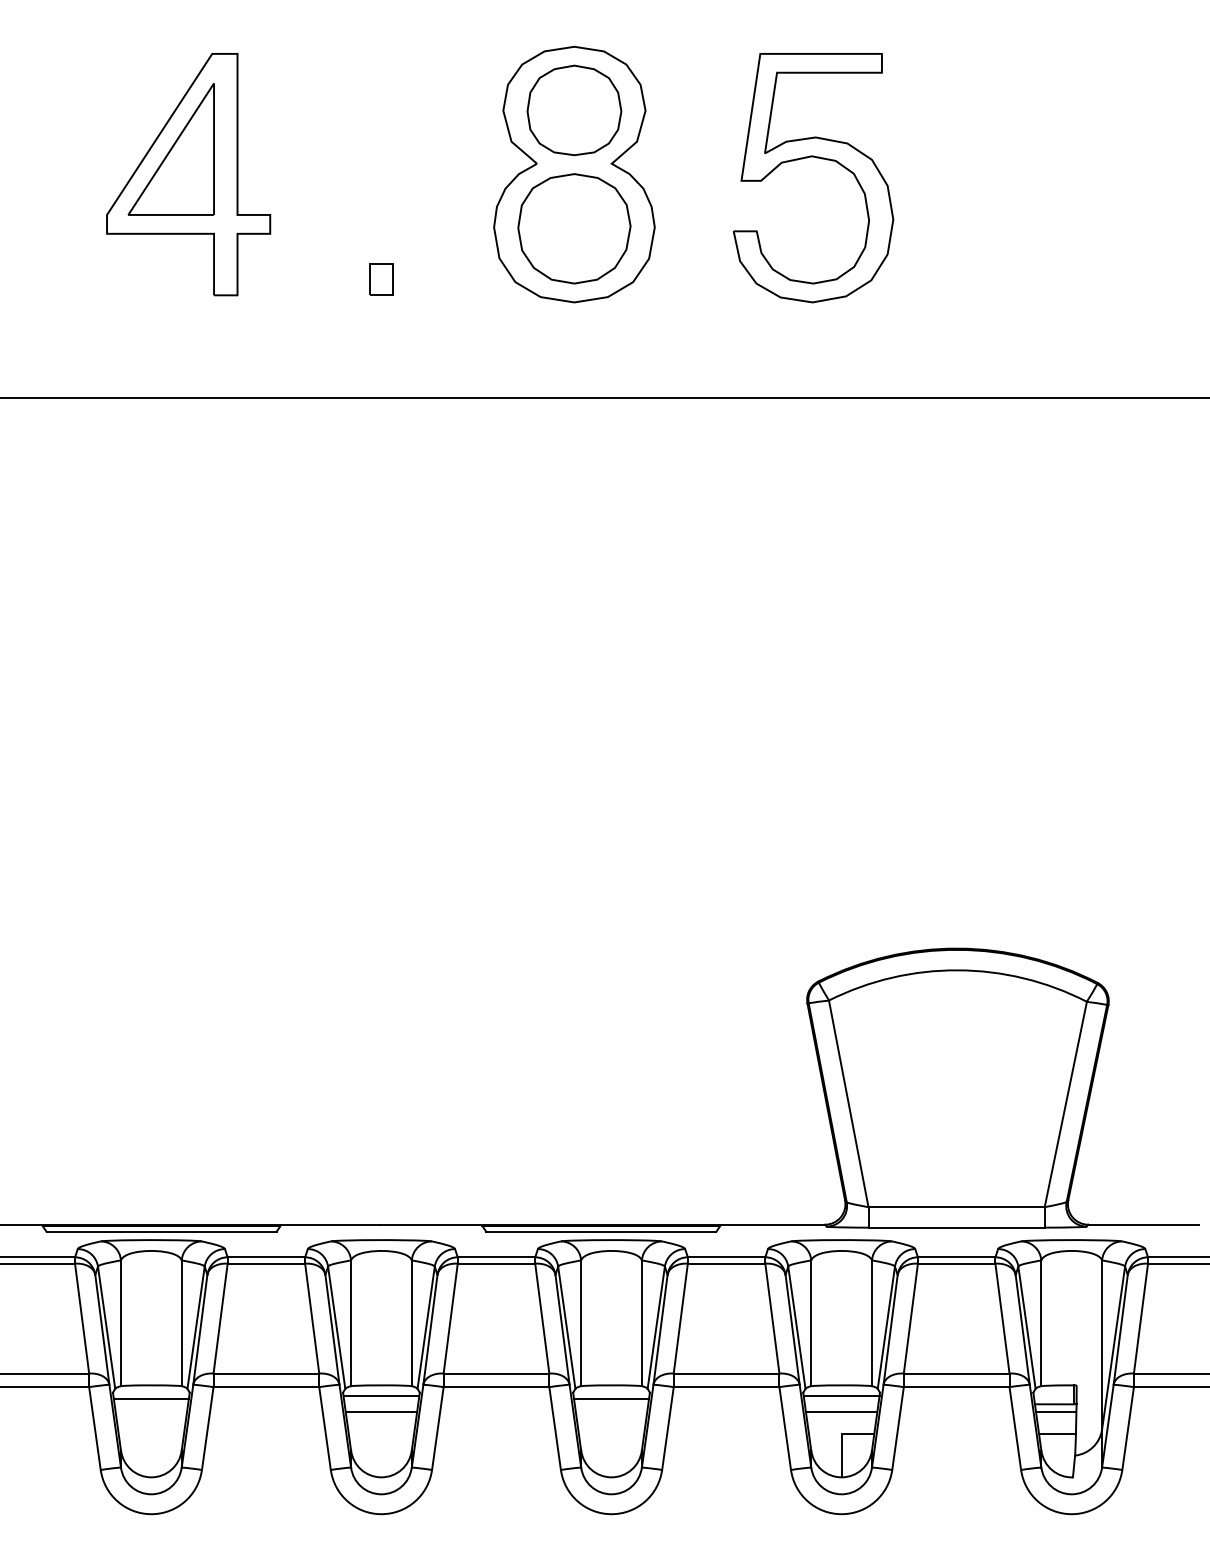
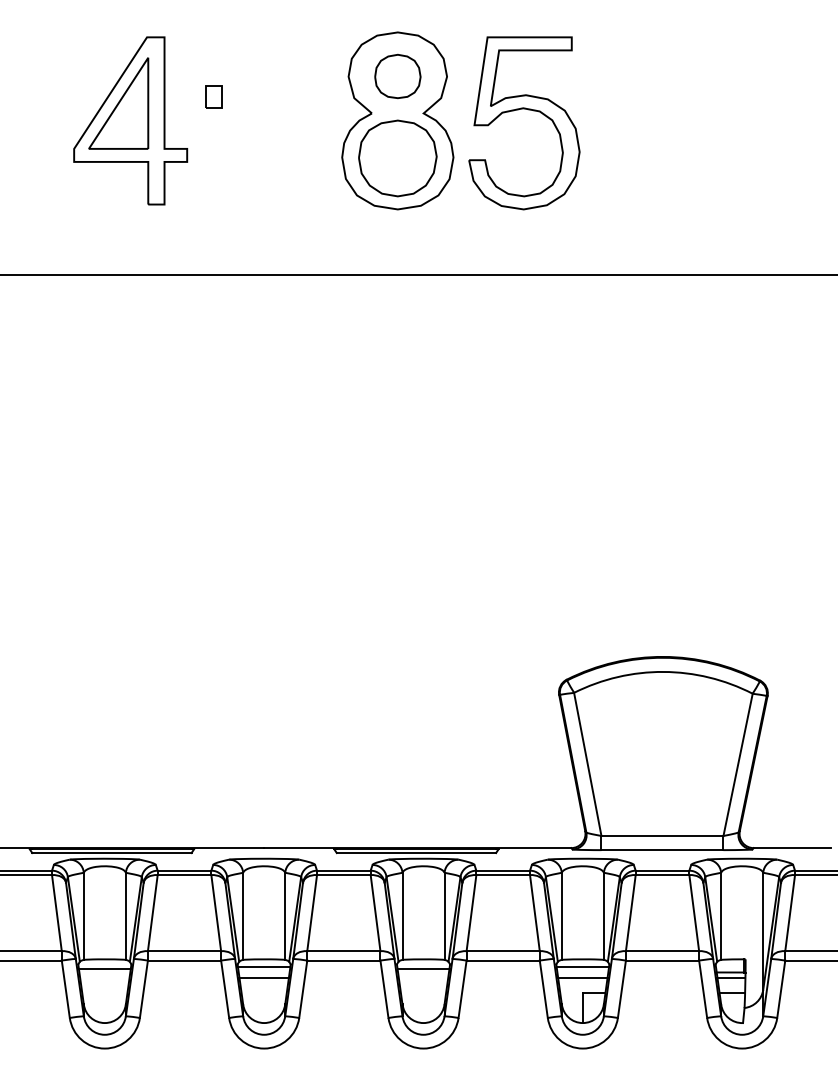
part: (573, 110) -> (397, 76), size x0.7
part: (819, 159) -> (528, 110), moved
part: (380, 279) -> (213, 96), moved

